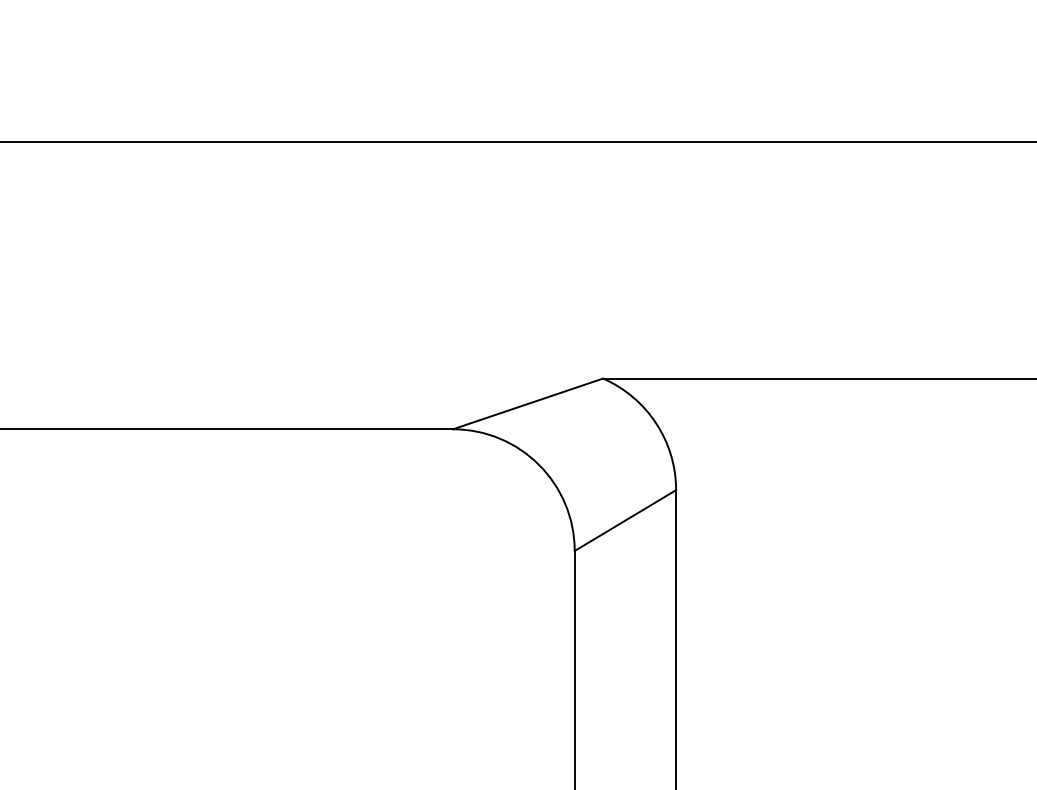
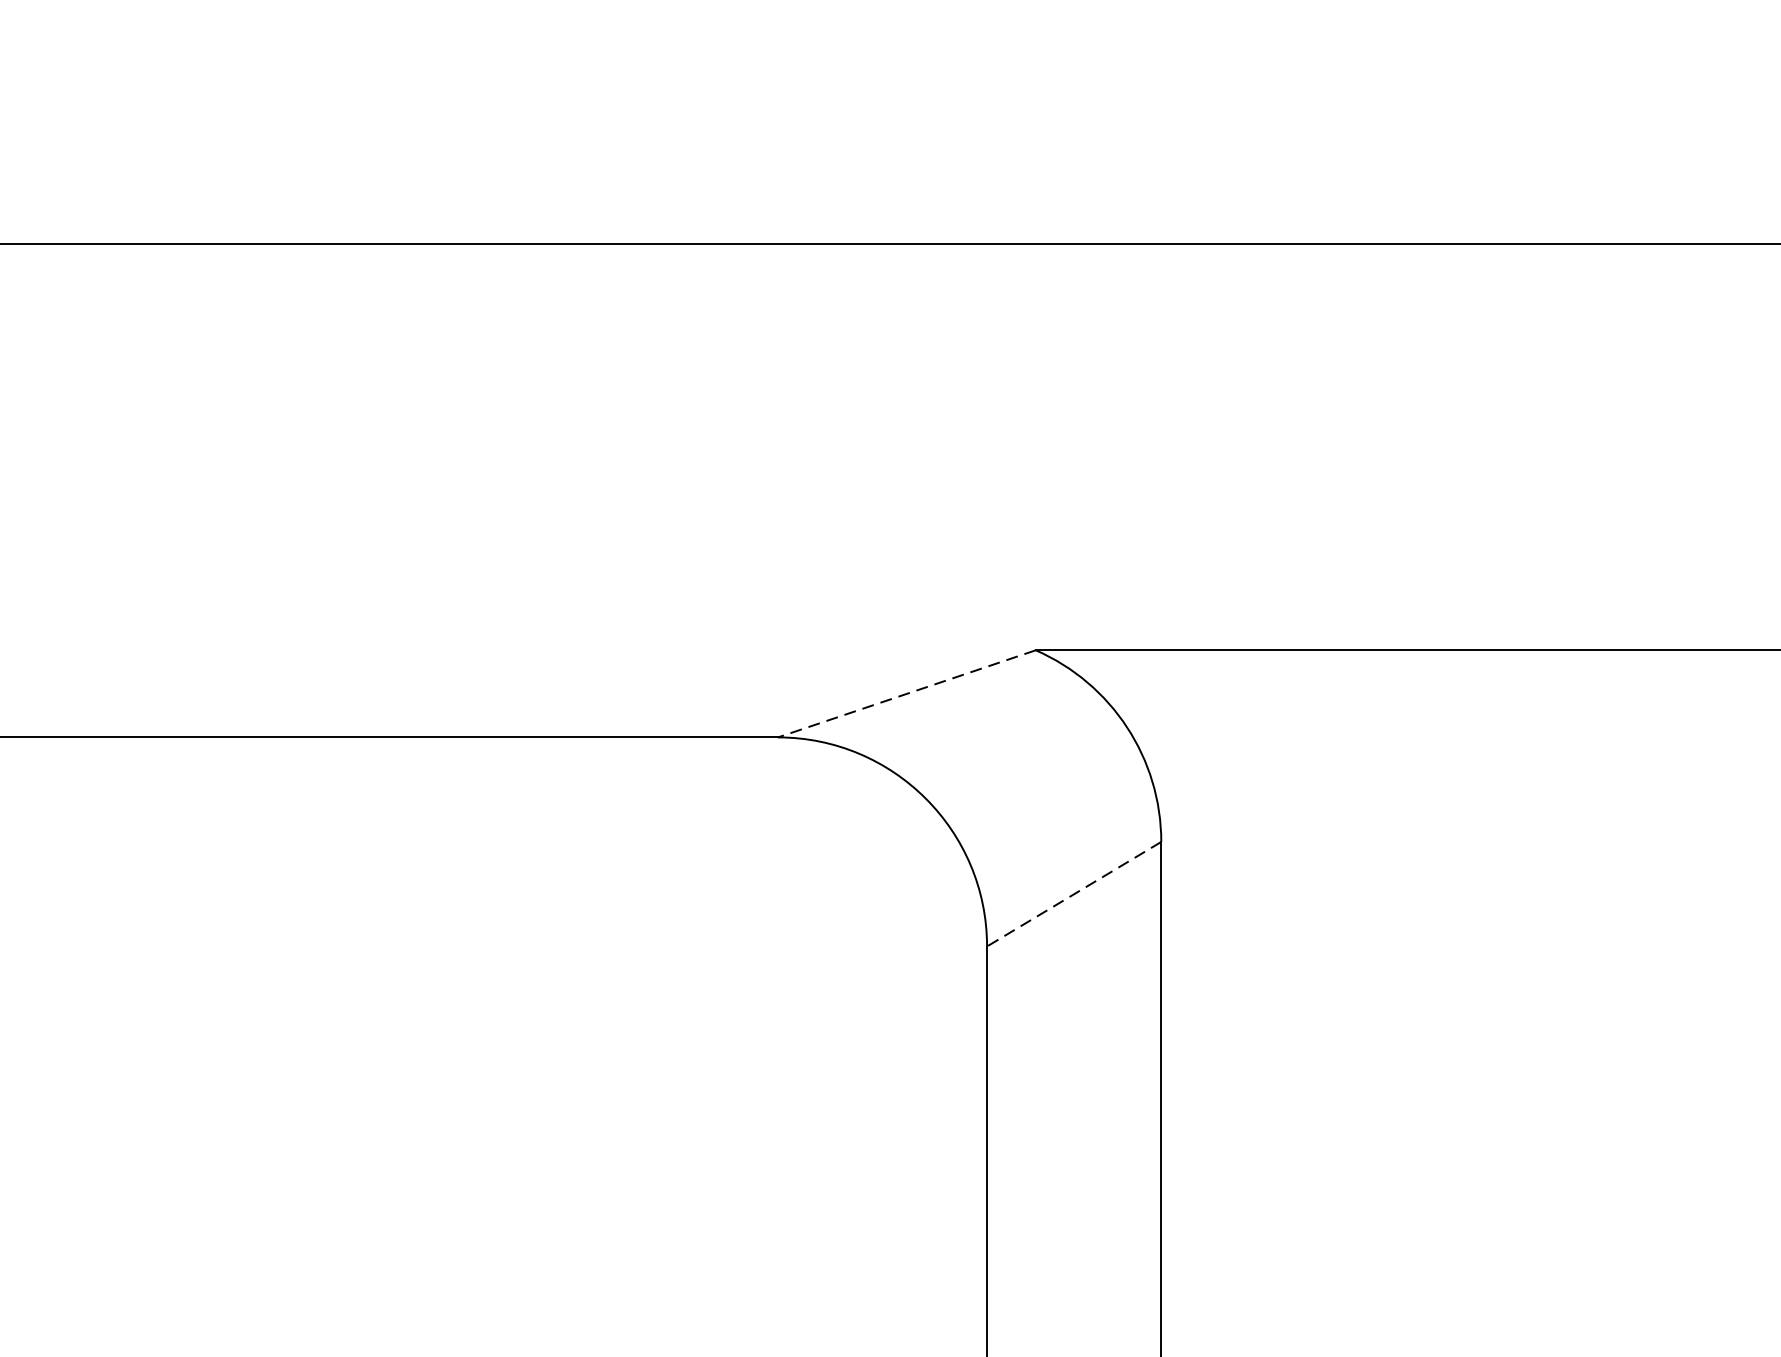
line: (527, 404) -> (905, 694), solid -> dashed
line: (624, 520) -> (1072, 894), solid -> dashed

